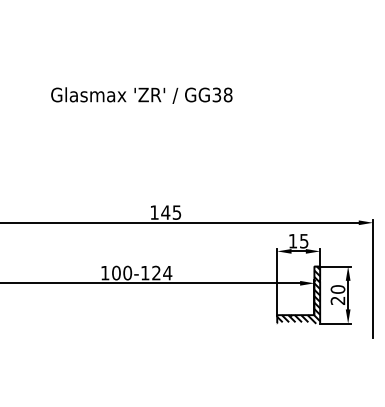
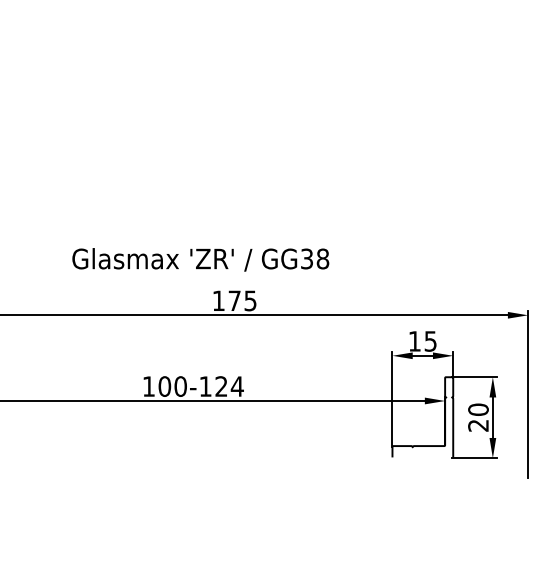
text: (141, 95) -> (200, 259), moved
text: (165, 212) -> (234, 300), 145 -> 175
hatch: (298, 294) -> (422, 416), removed

